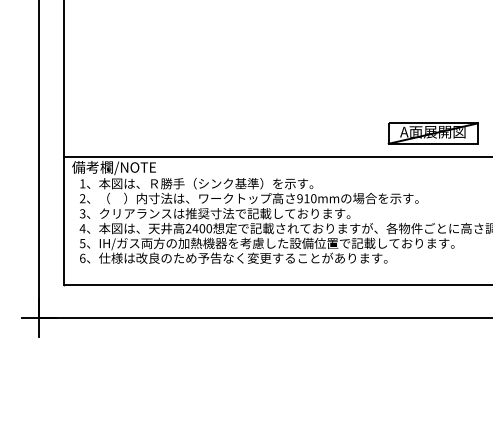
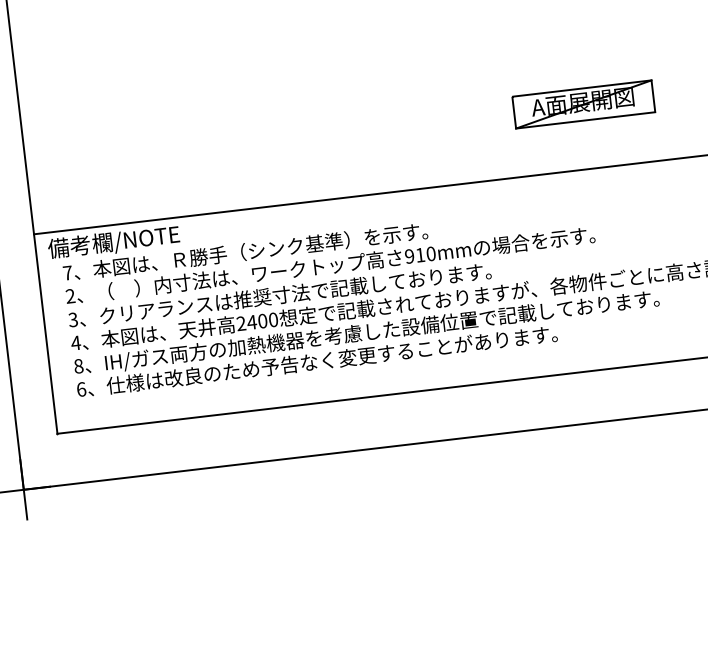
part: (432, 133) -> (582, 104), moved
text: (82, 183) -> (67, 272), 1 -> 7
text: (82, 243) -> (78, 366), 5 -> 8

